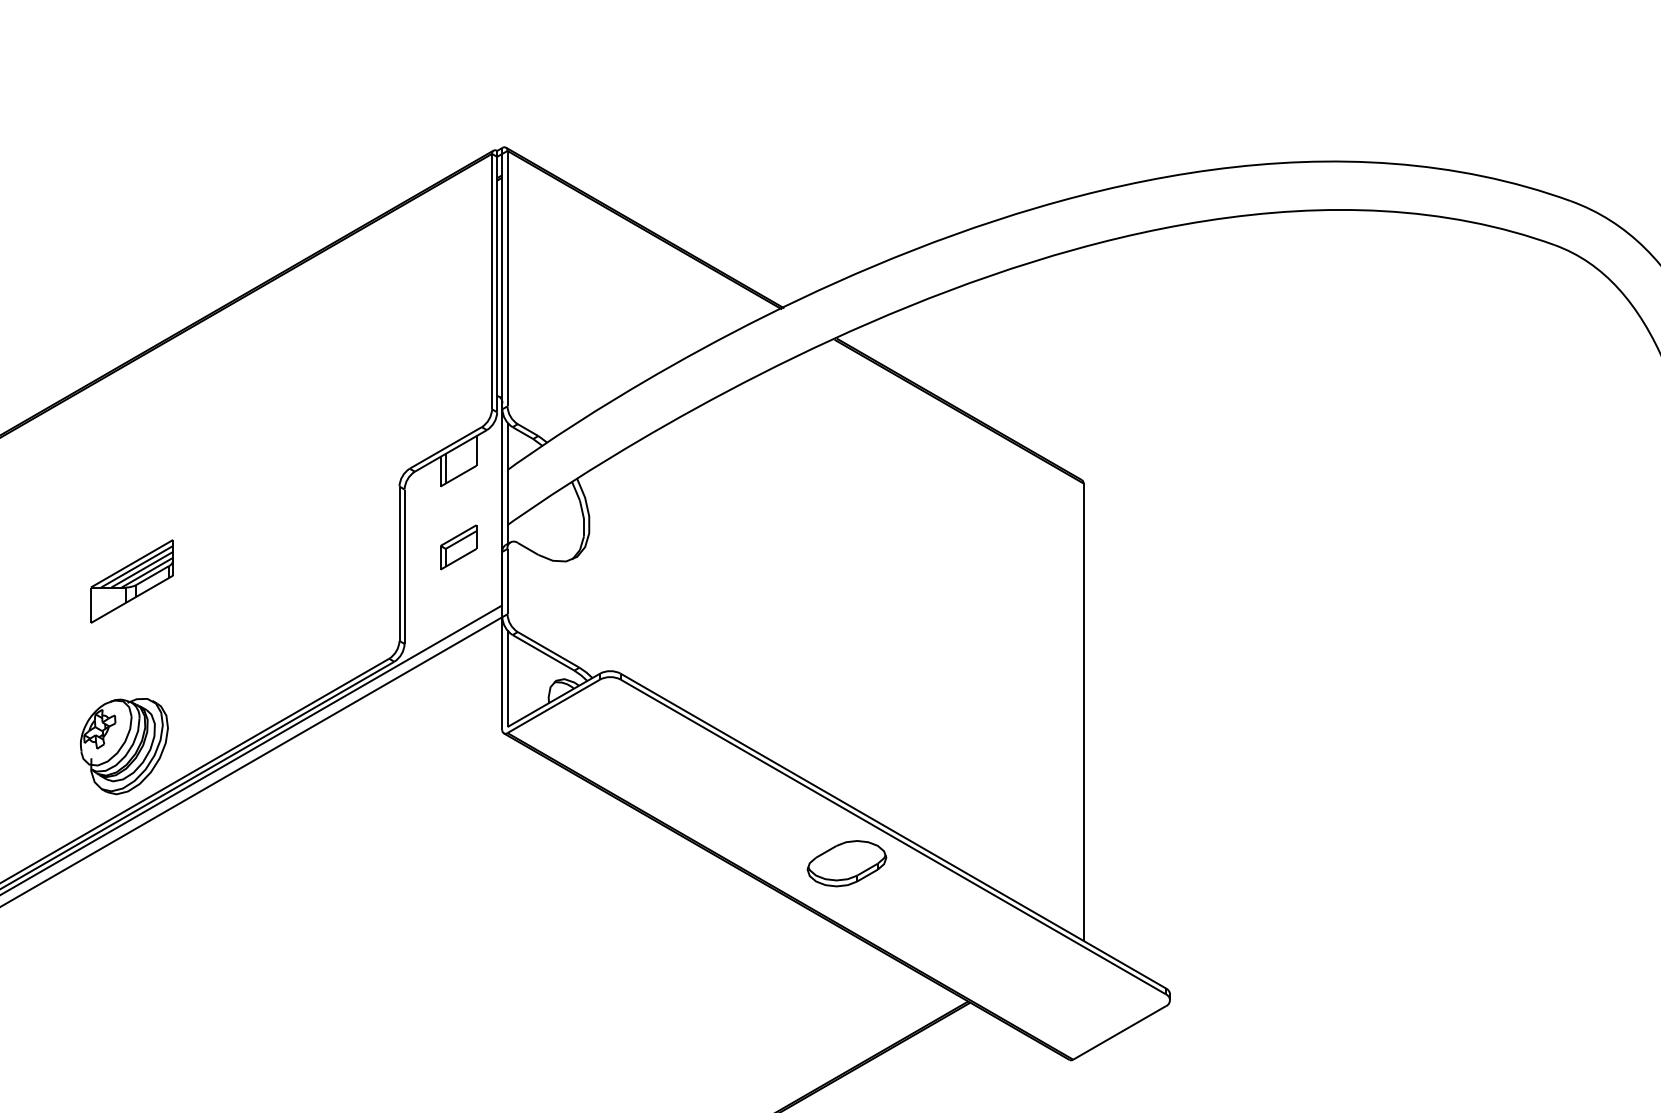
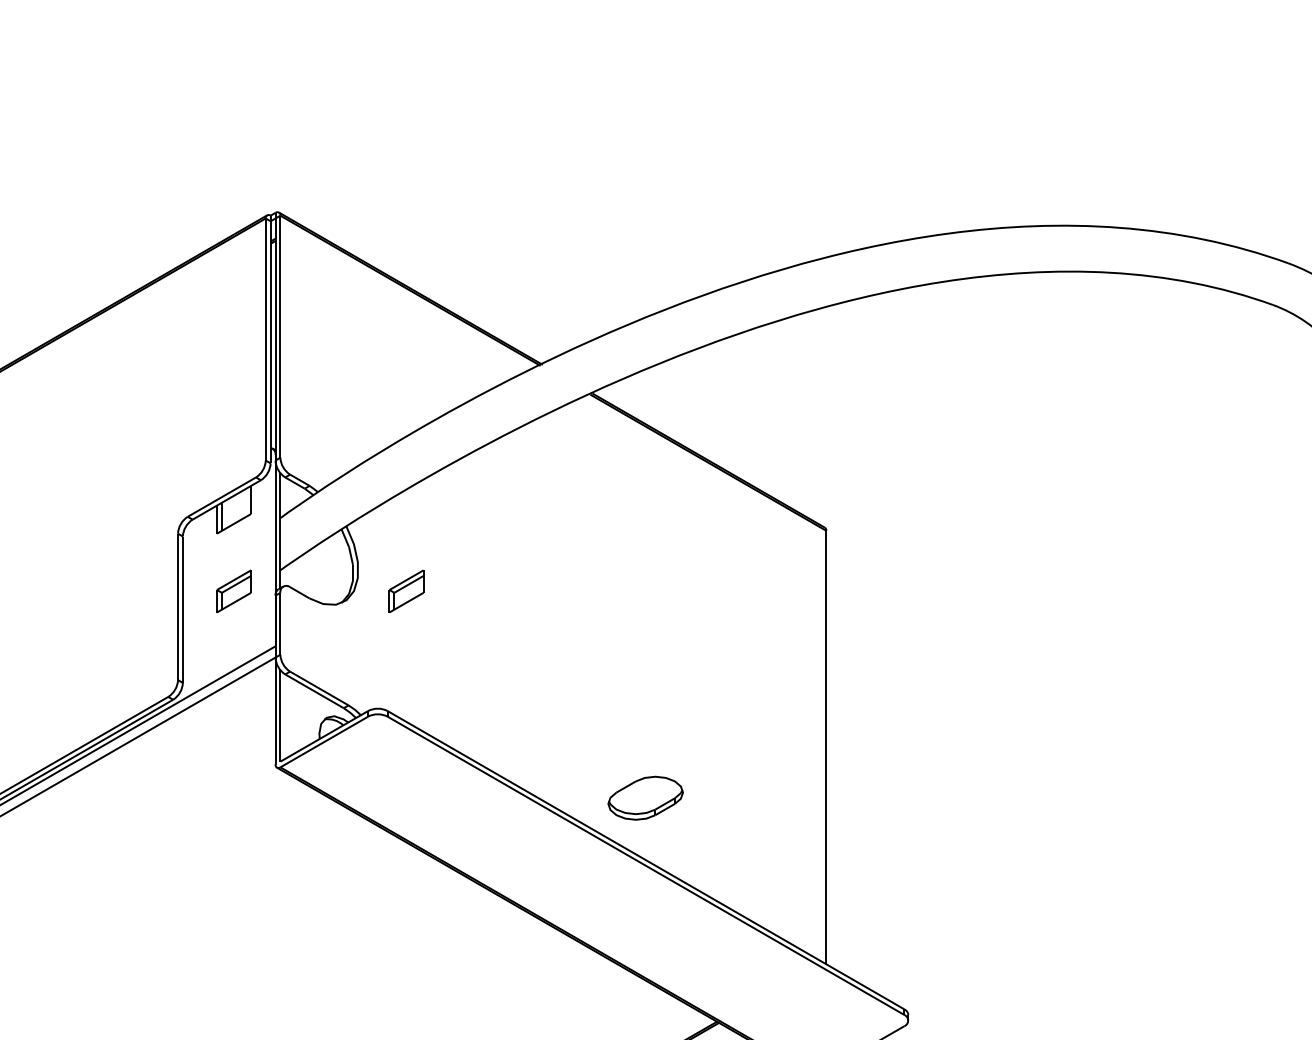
part: (640, 547) -> (406, 591), added
part: (846, 863) -> (645, 798), moved

